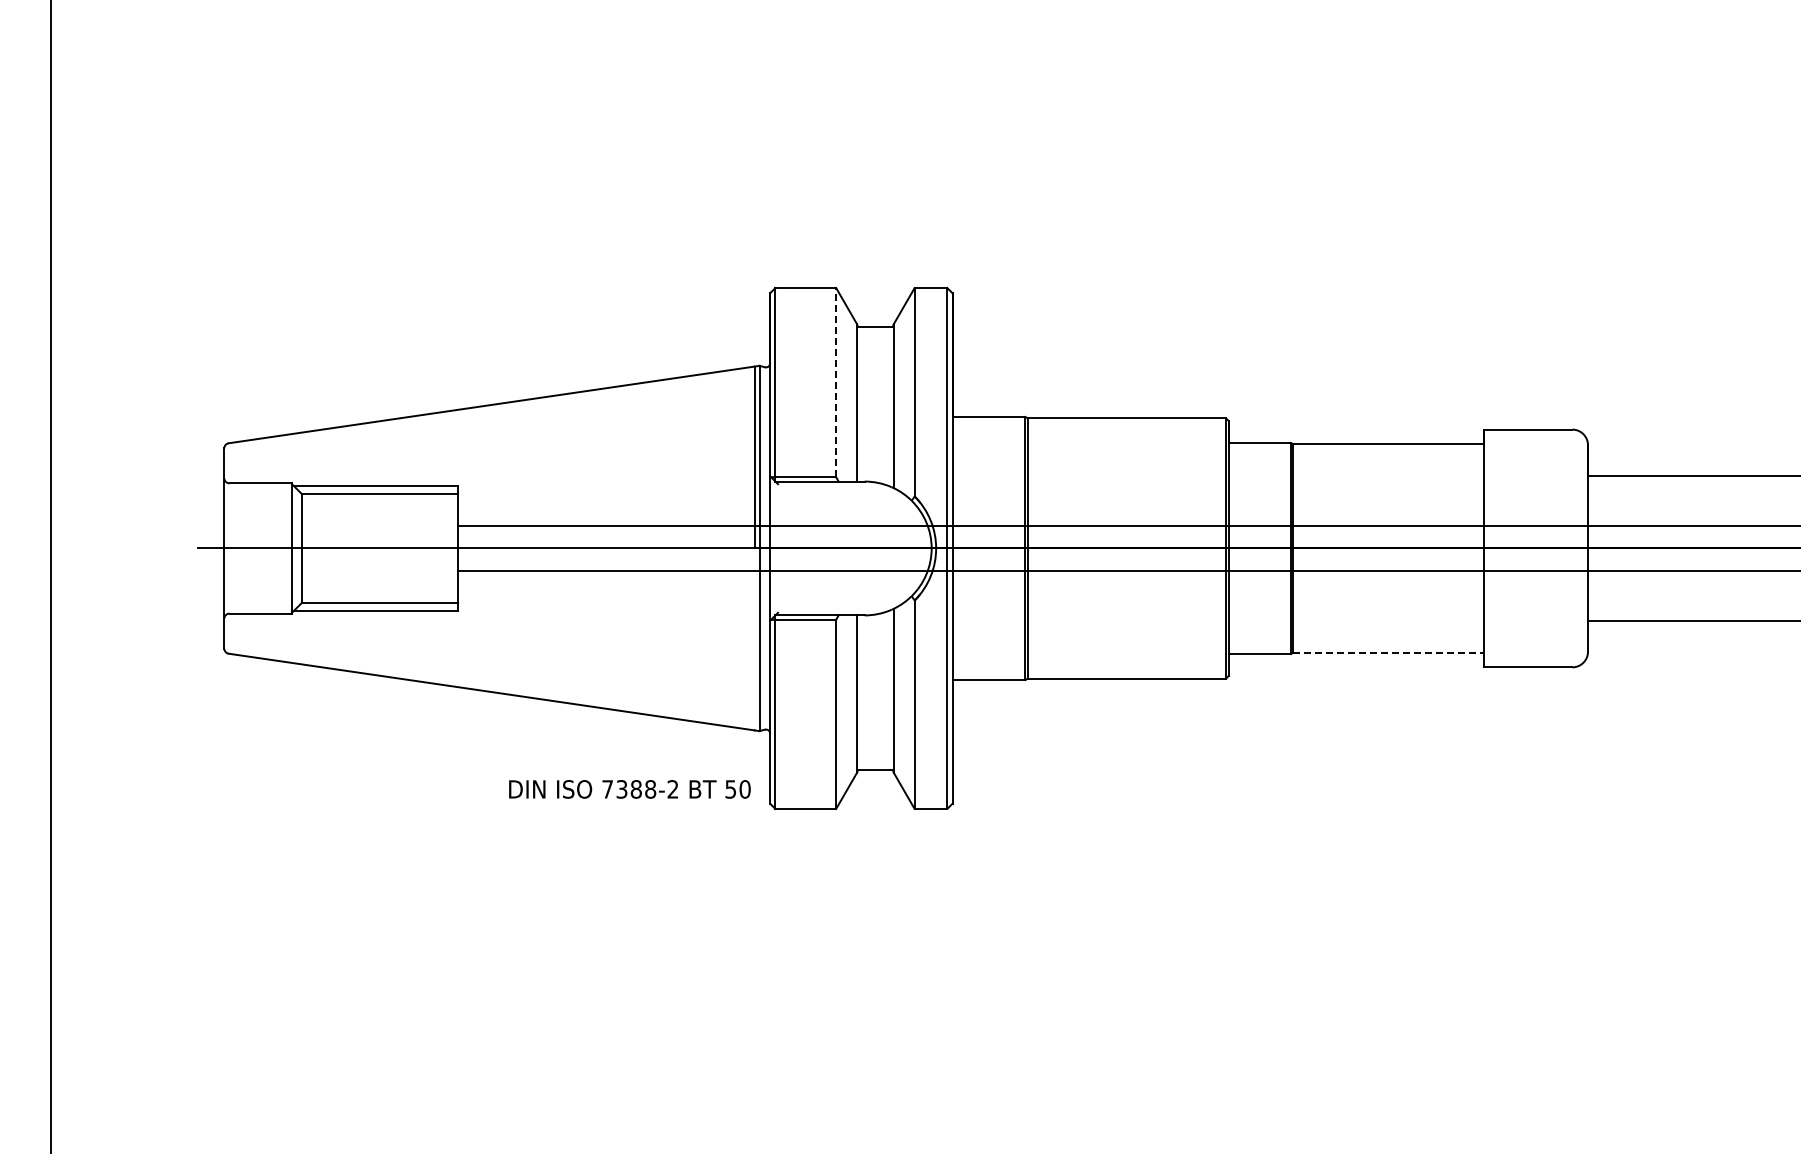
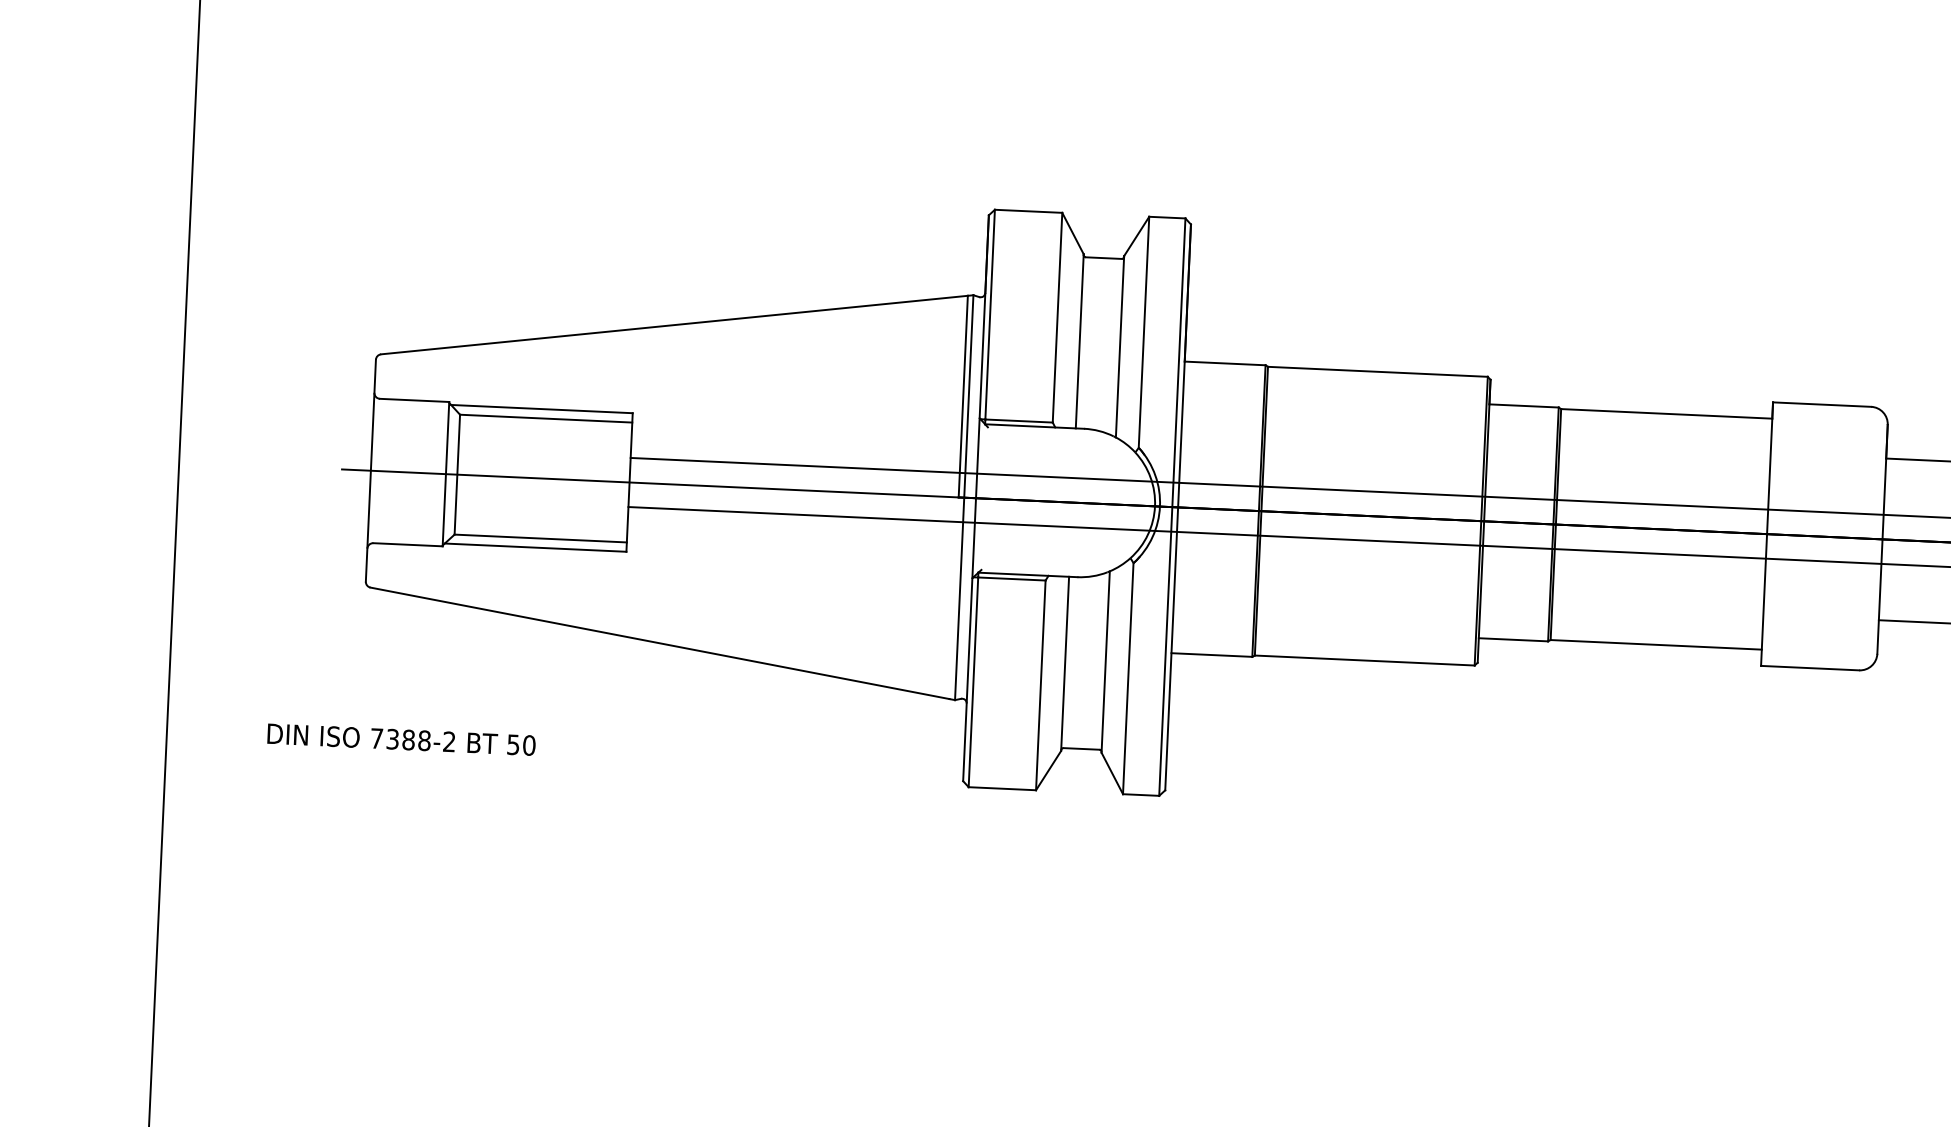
line: (836, 382) -> (1057, 317), dashed -> solid
line: (1389, 652) -> (1657, 644), dashed -> solid
text: (629, 789) -> (401, 739), moved

